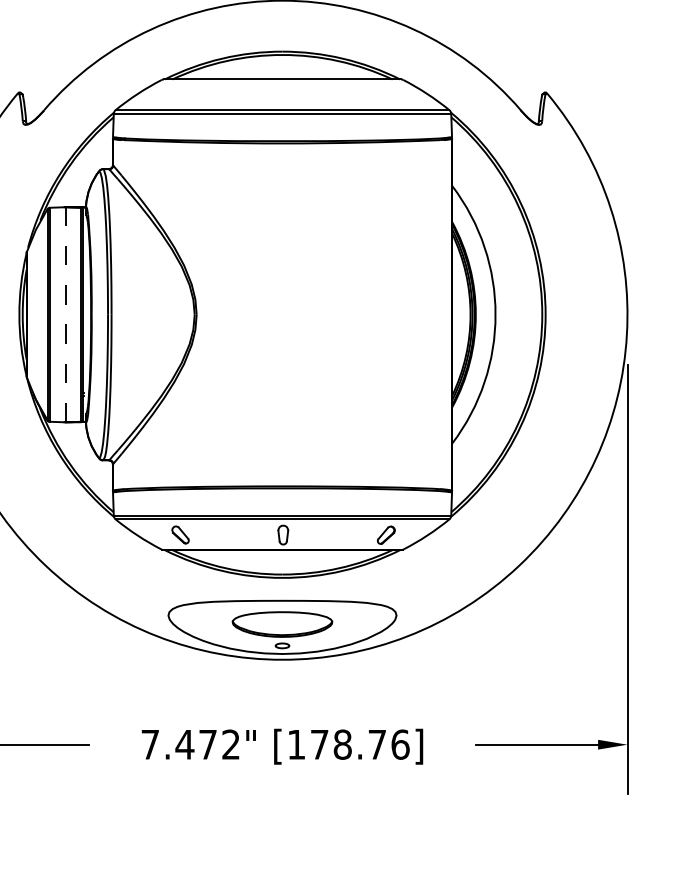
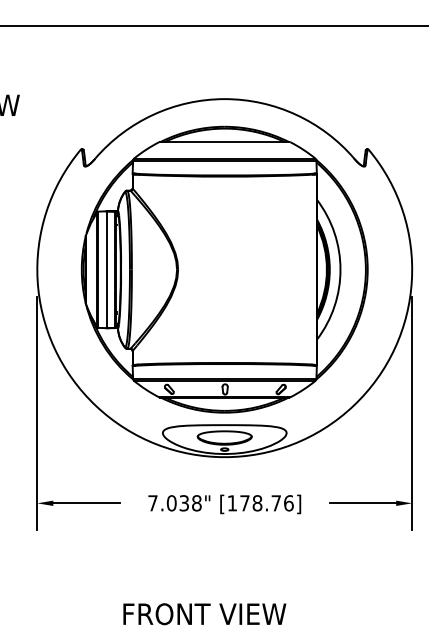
line: (66, 314) -> (107, 269), dashed -> solid
text: (206, 745) -> (183, 503), 7.472" -> 7.038"

